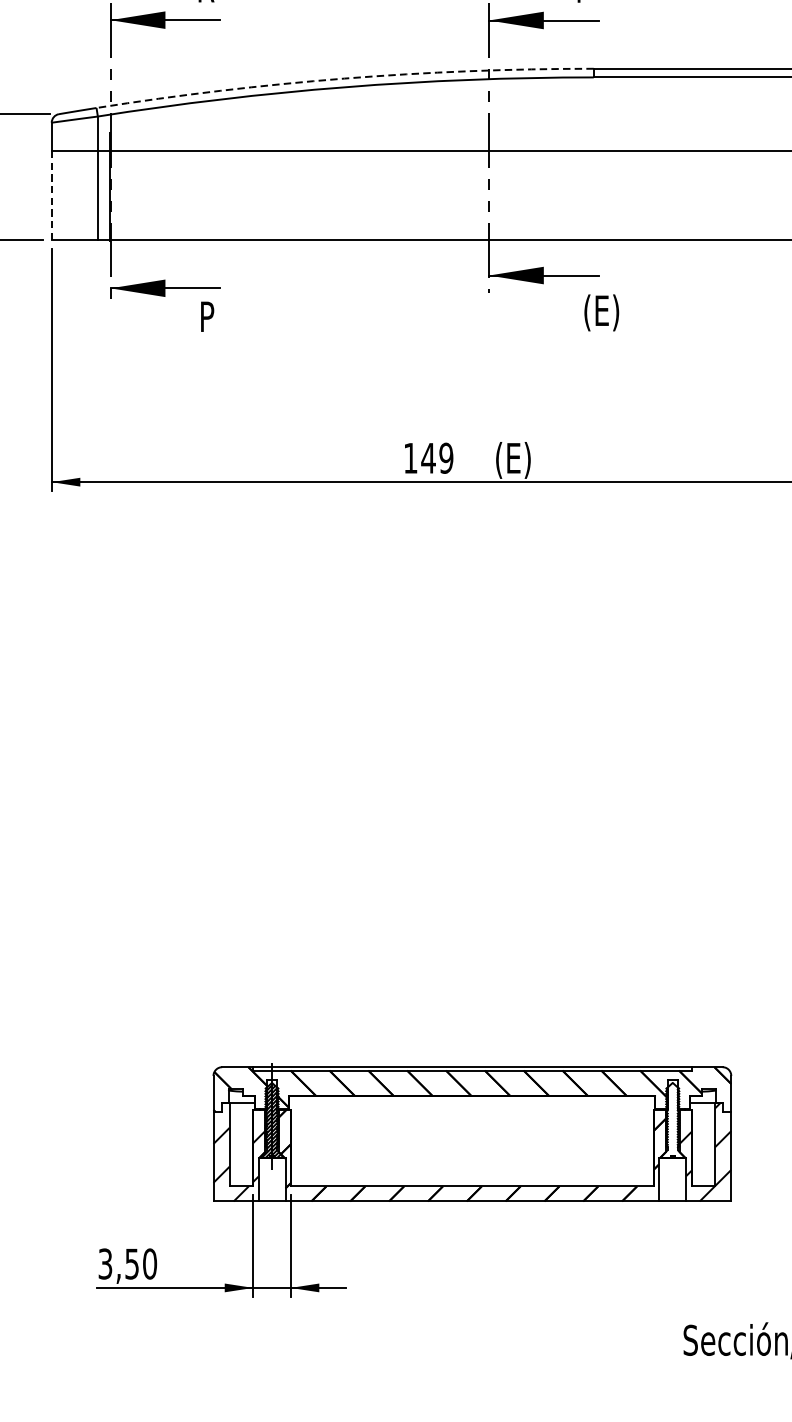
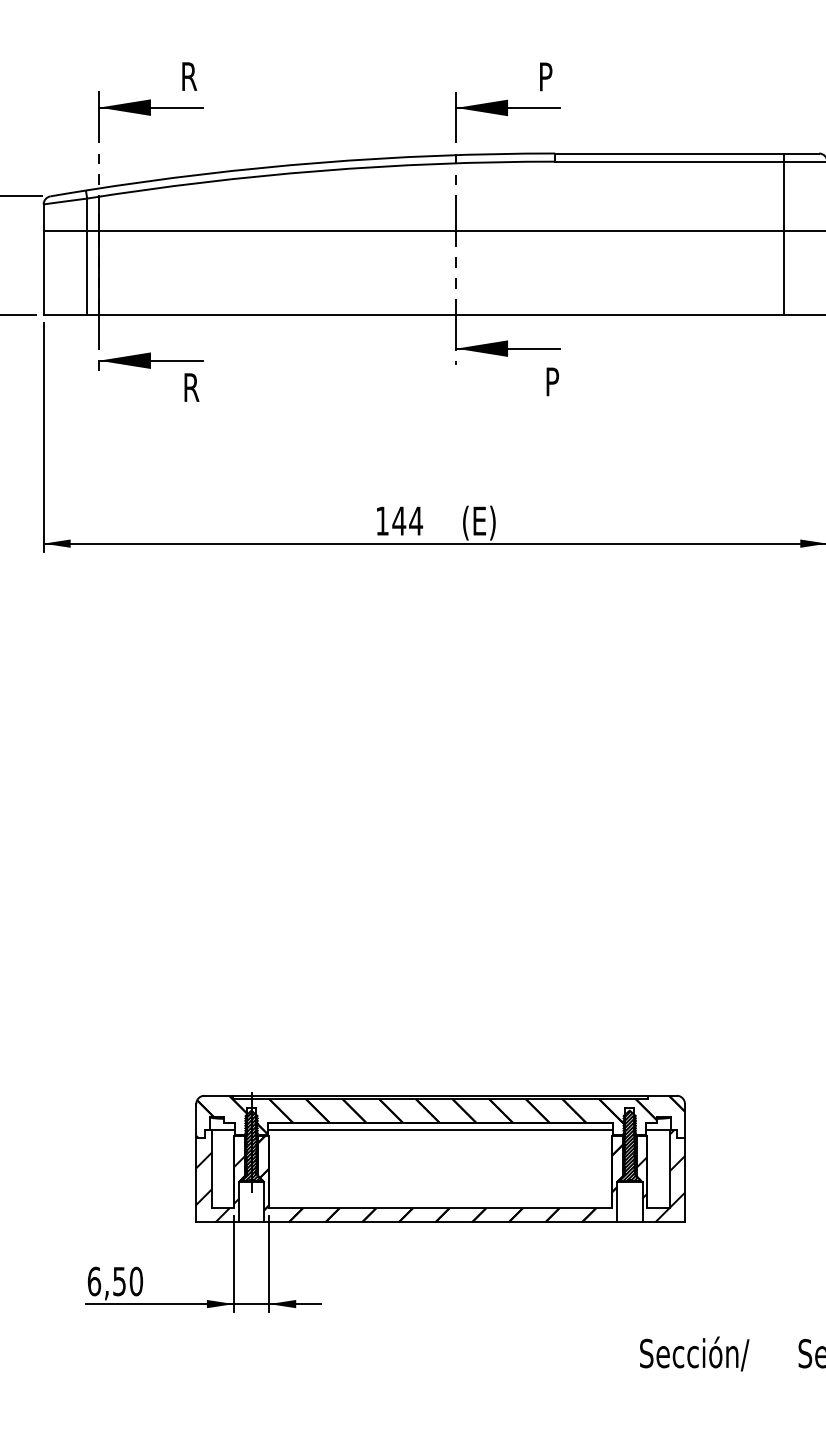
arc: (344, 78) -> (319, 162), dashed -> solid
line: (51, 194) -> (43, 272), dashed -> solid
text: (601, 312) -> (562, 383), (E) -> P
text: (210, 316) -> (193, 387), P -> R
text: (446, 457) -> (416, 520), 149 -> 144
line: (472, 1102) -> (440, 1129), added
hatch: (673, 1120) -> (630, 1146), added
text: (105, 1263) -> (94, 1281), 3,50 -> 6,50

